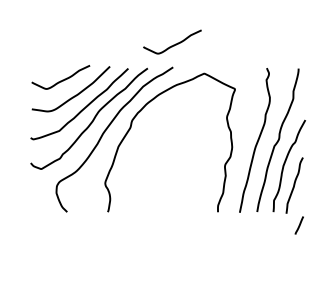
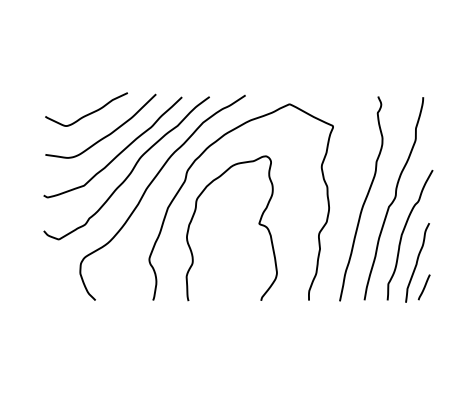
curve: (173, 44) -> (246, 63), removed
curve: (182, 158) -> (258, 224), added
line: (298, 225) -> (423, 287), moved

